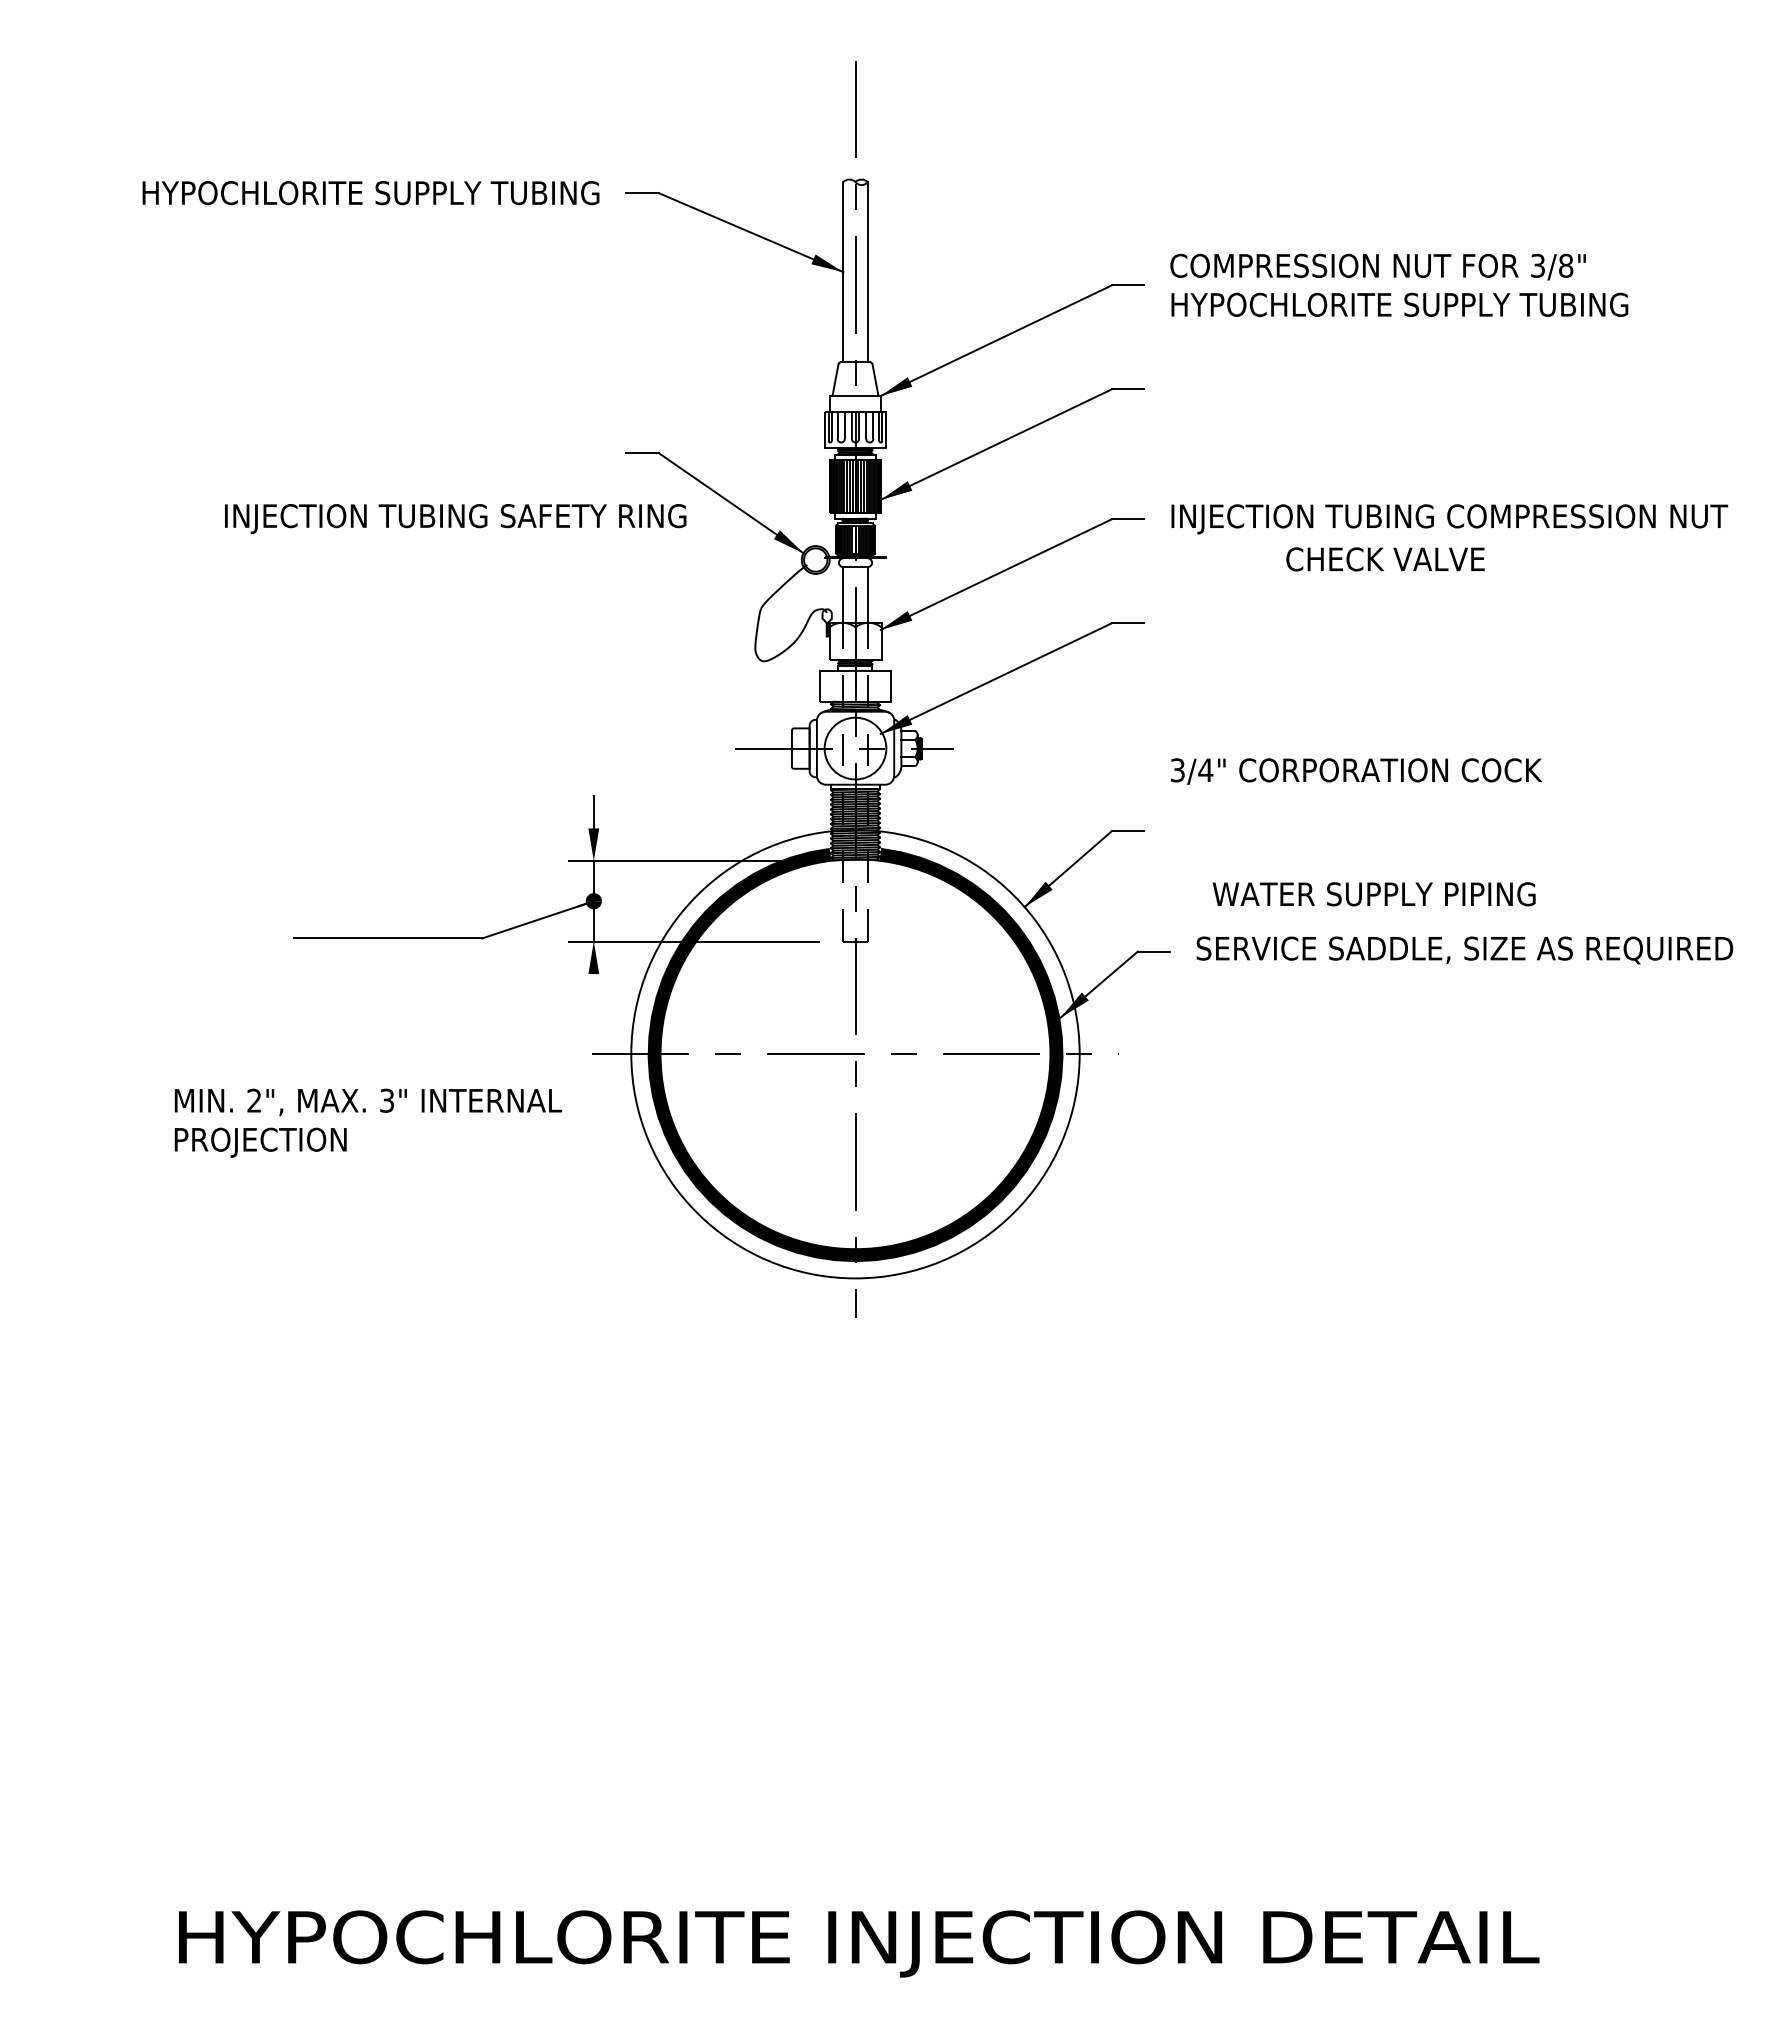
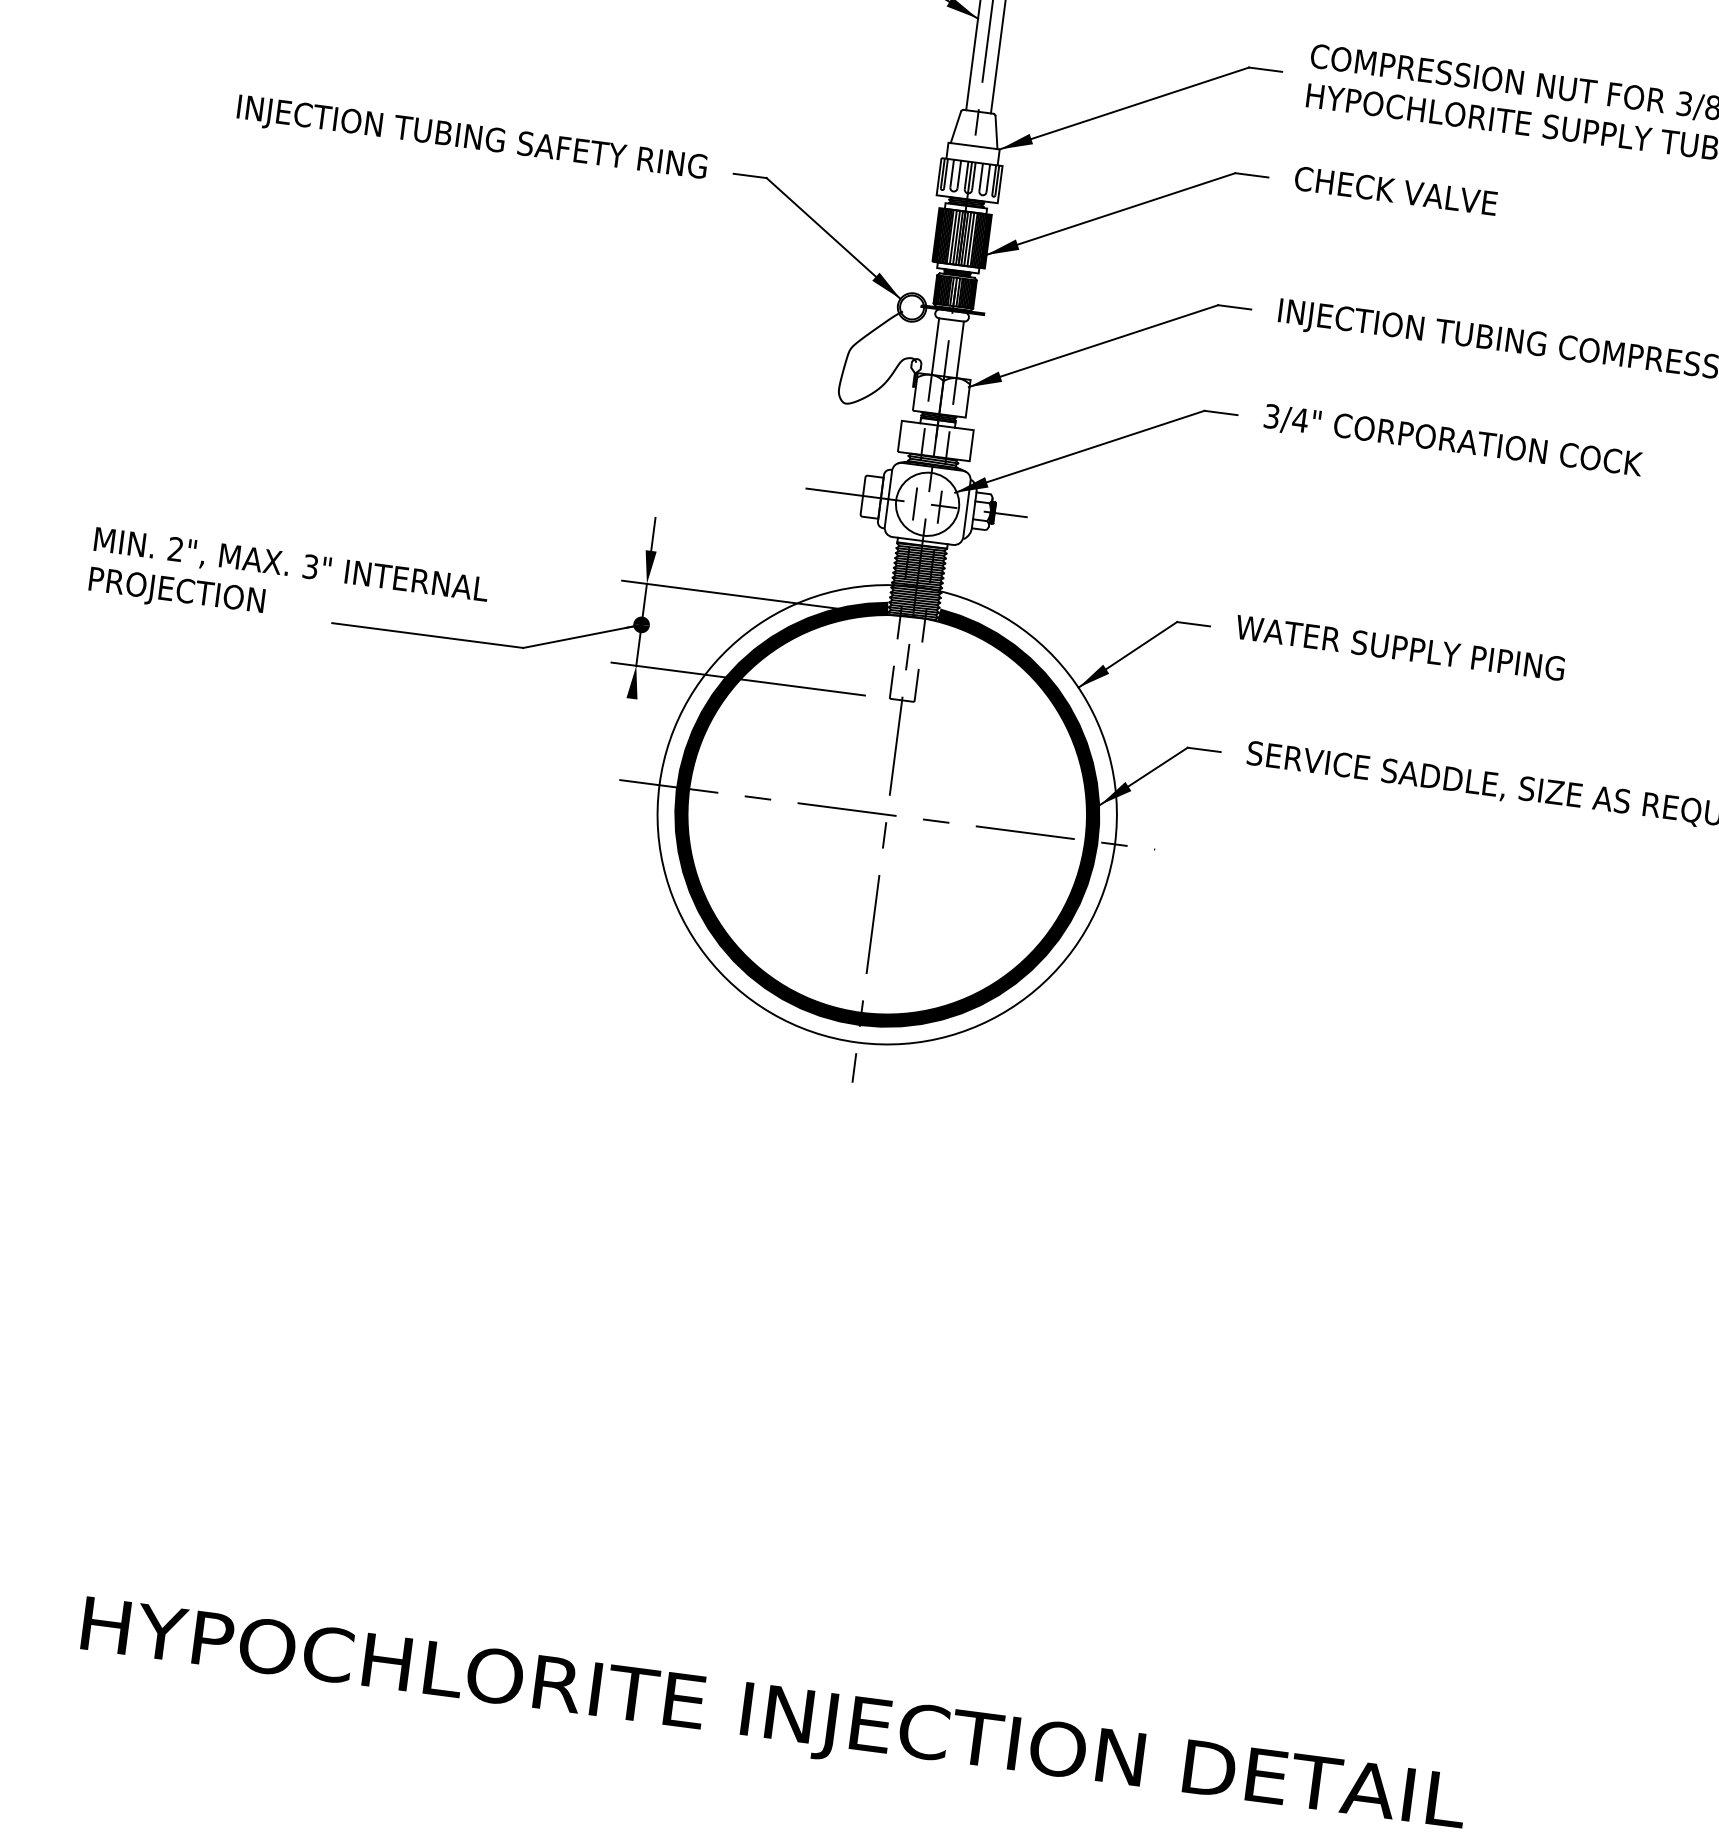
text: (455, 519) -> (471, 140), moved
text: (1385, 559) -> (1395, 191), moved
text: (1356, 771) -> (1453, 441), moved
text: (1373, 894) -> (1399, 648), moved
text: (368, 1122) -> (288, 586), moved

